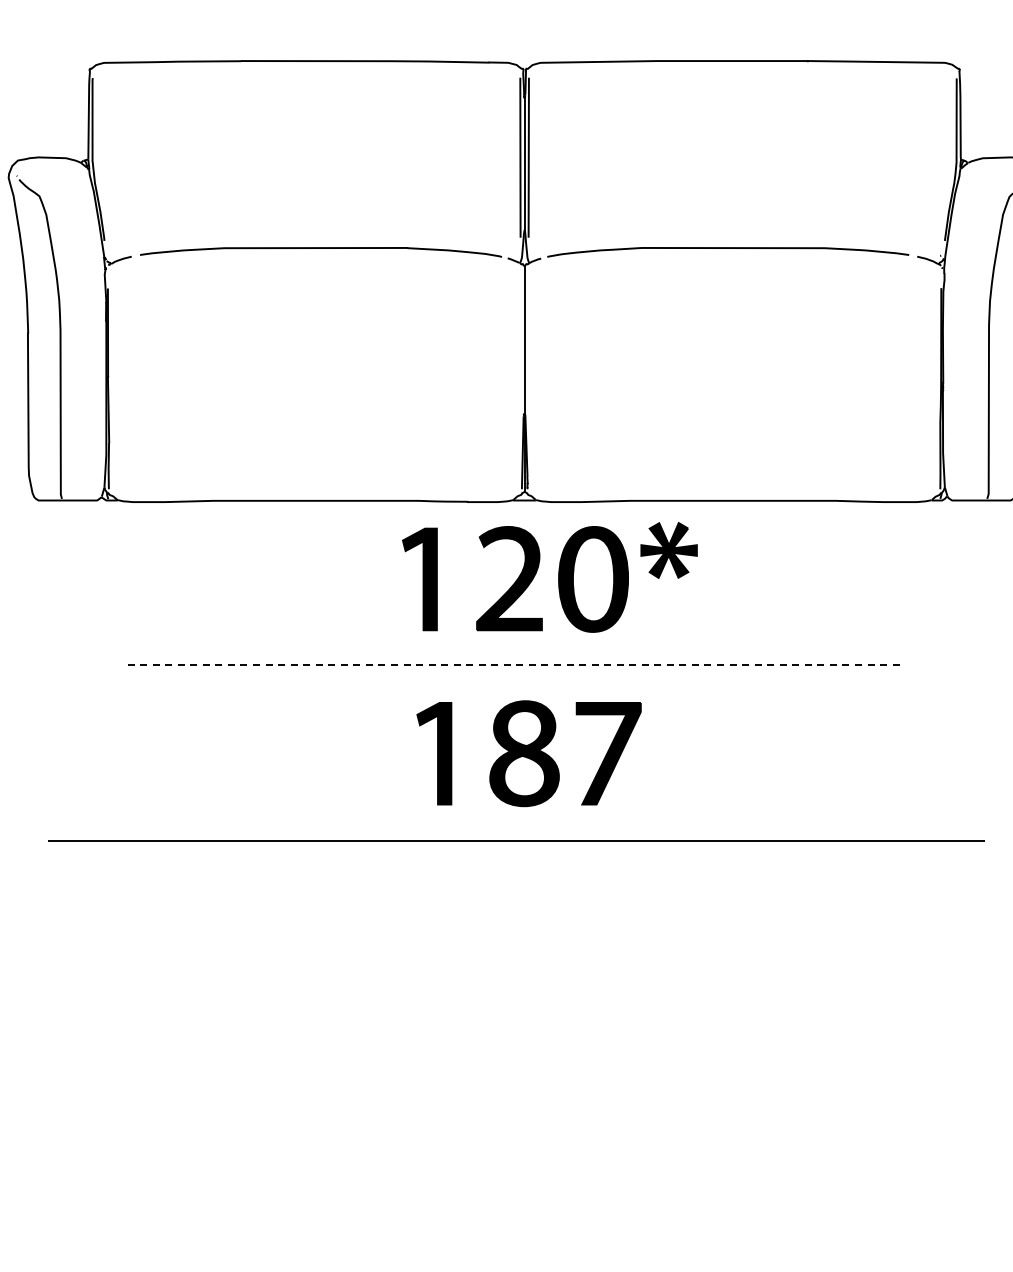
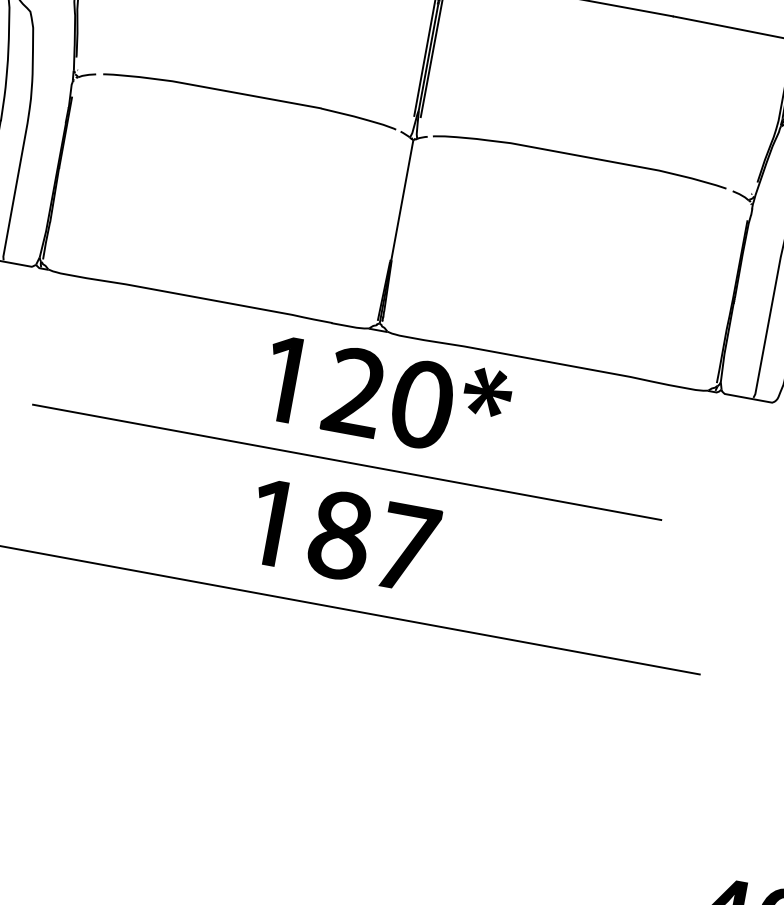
line: (516, 664) -> (347, 462), dashed -> solid

